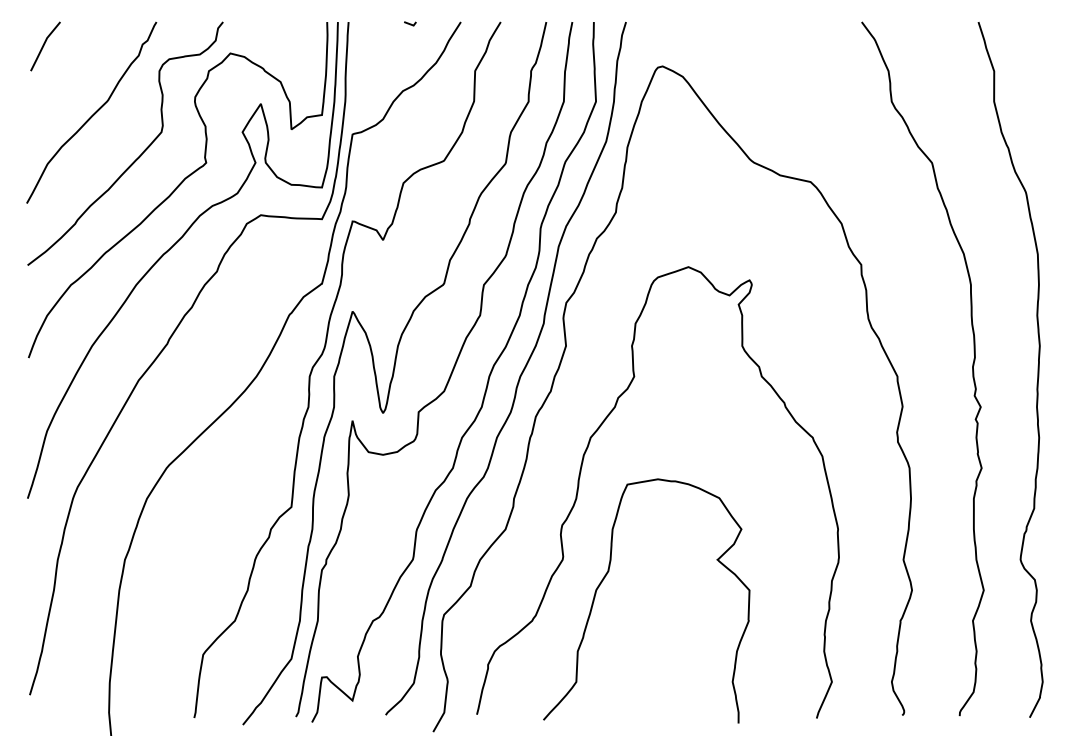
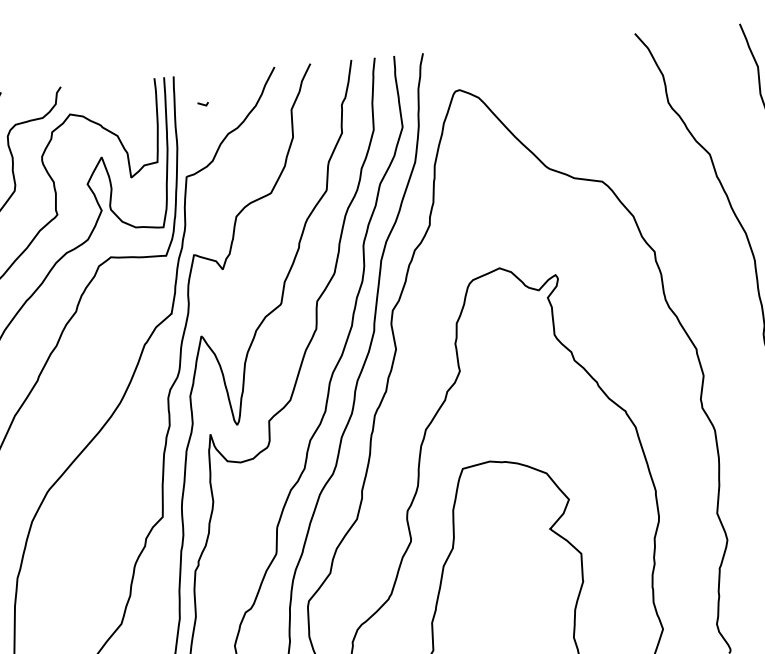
line: (410, 23) -> (203, 103), moved

